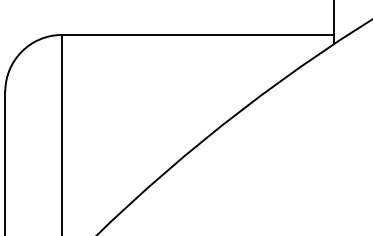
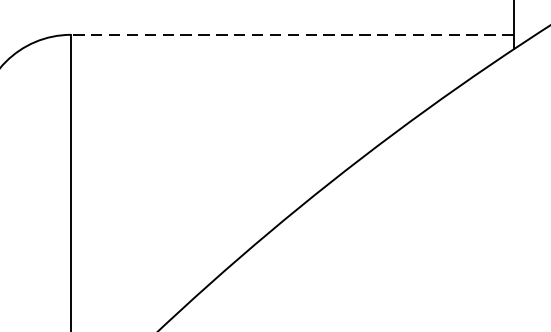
line: (197, 34) -> (291, 34), solid -> dashed

